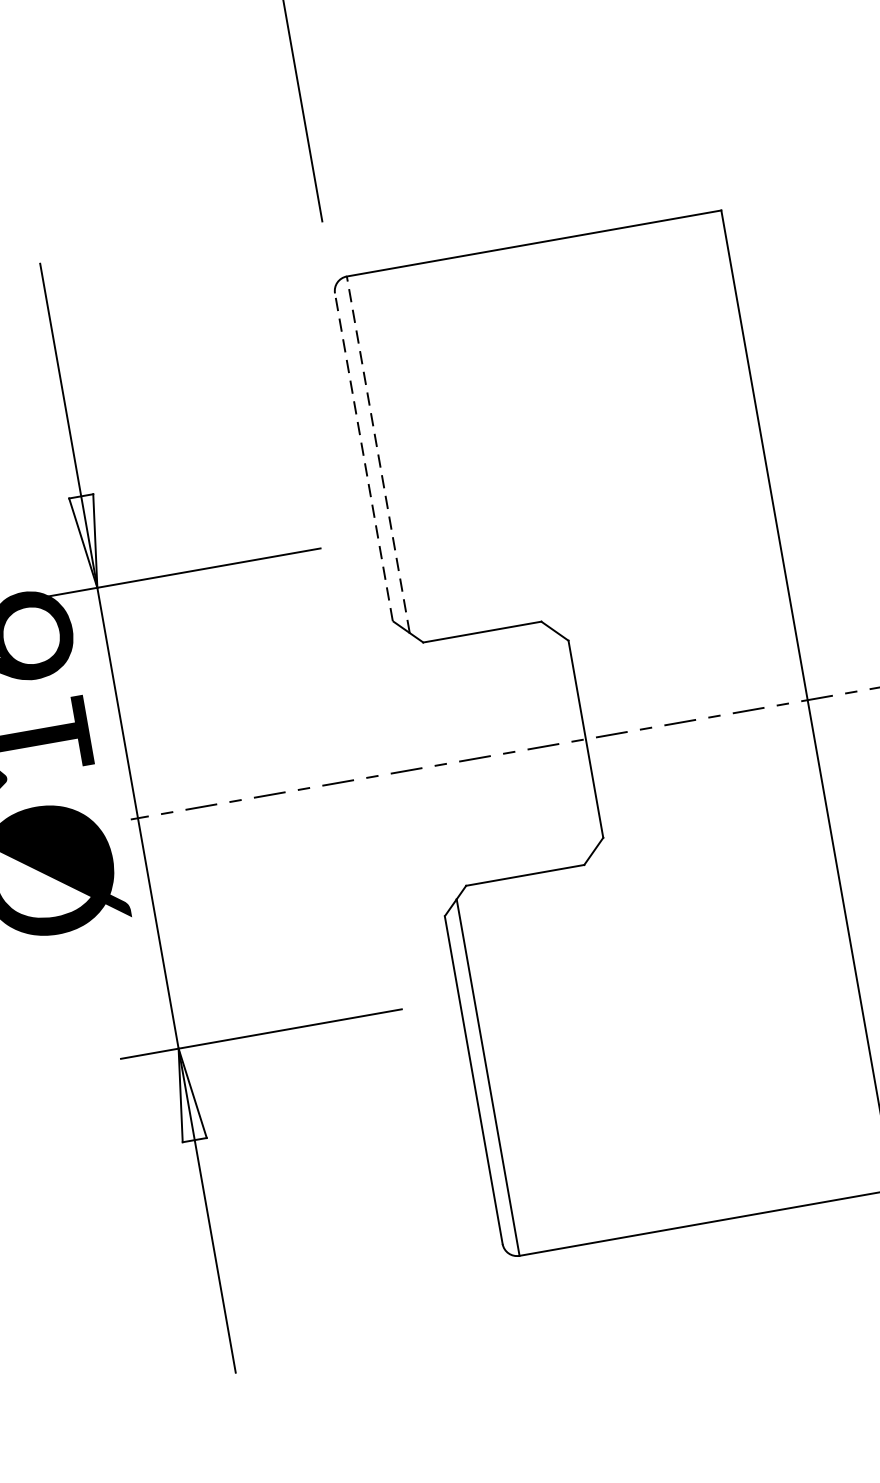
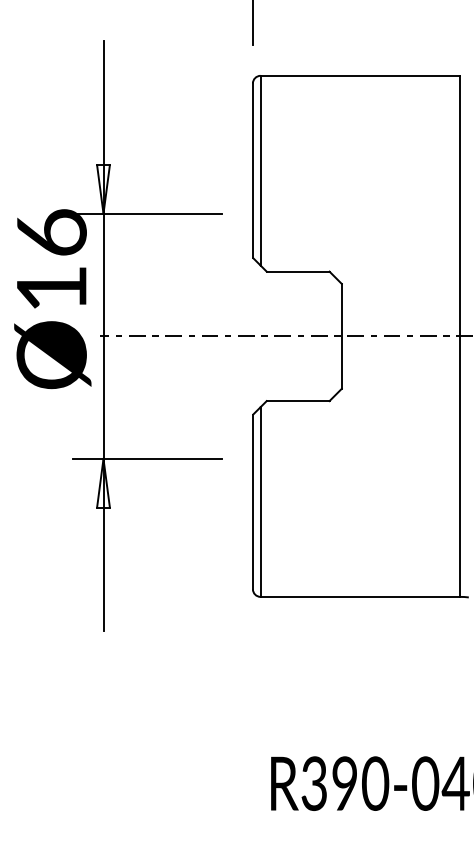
line: (378, 454) -> (260, 170), dashed -> solid
line: (363, 457) -> (252, 170), dashed -> solid

